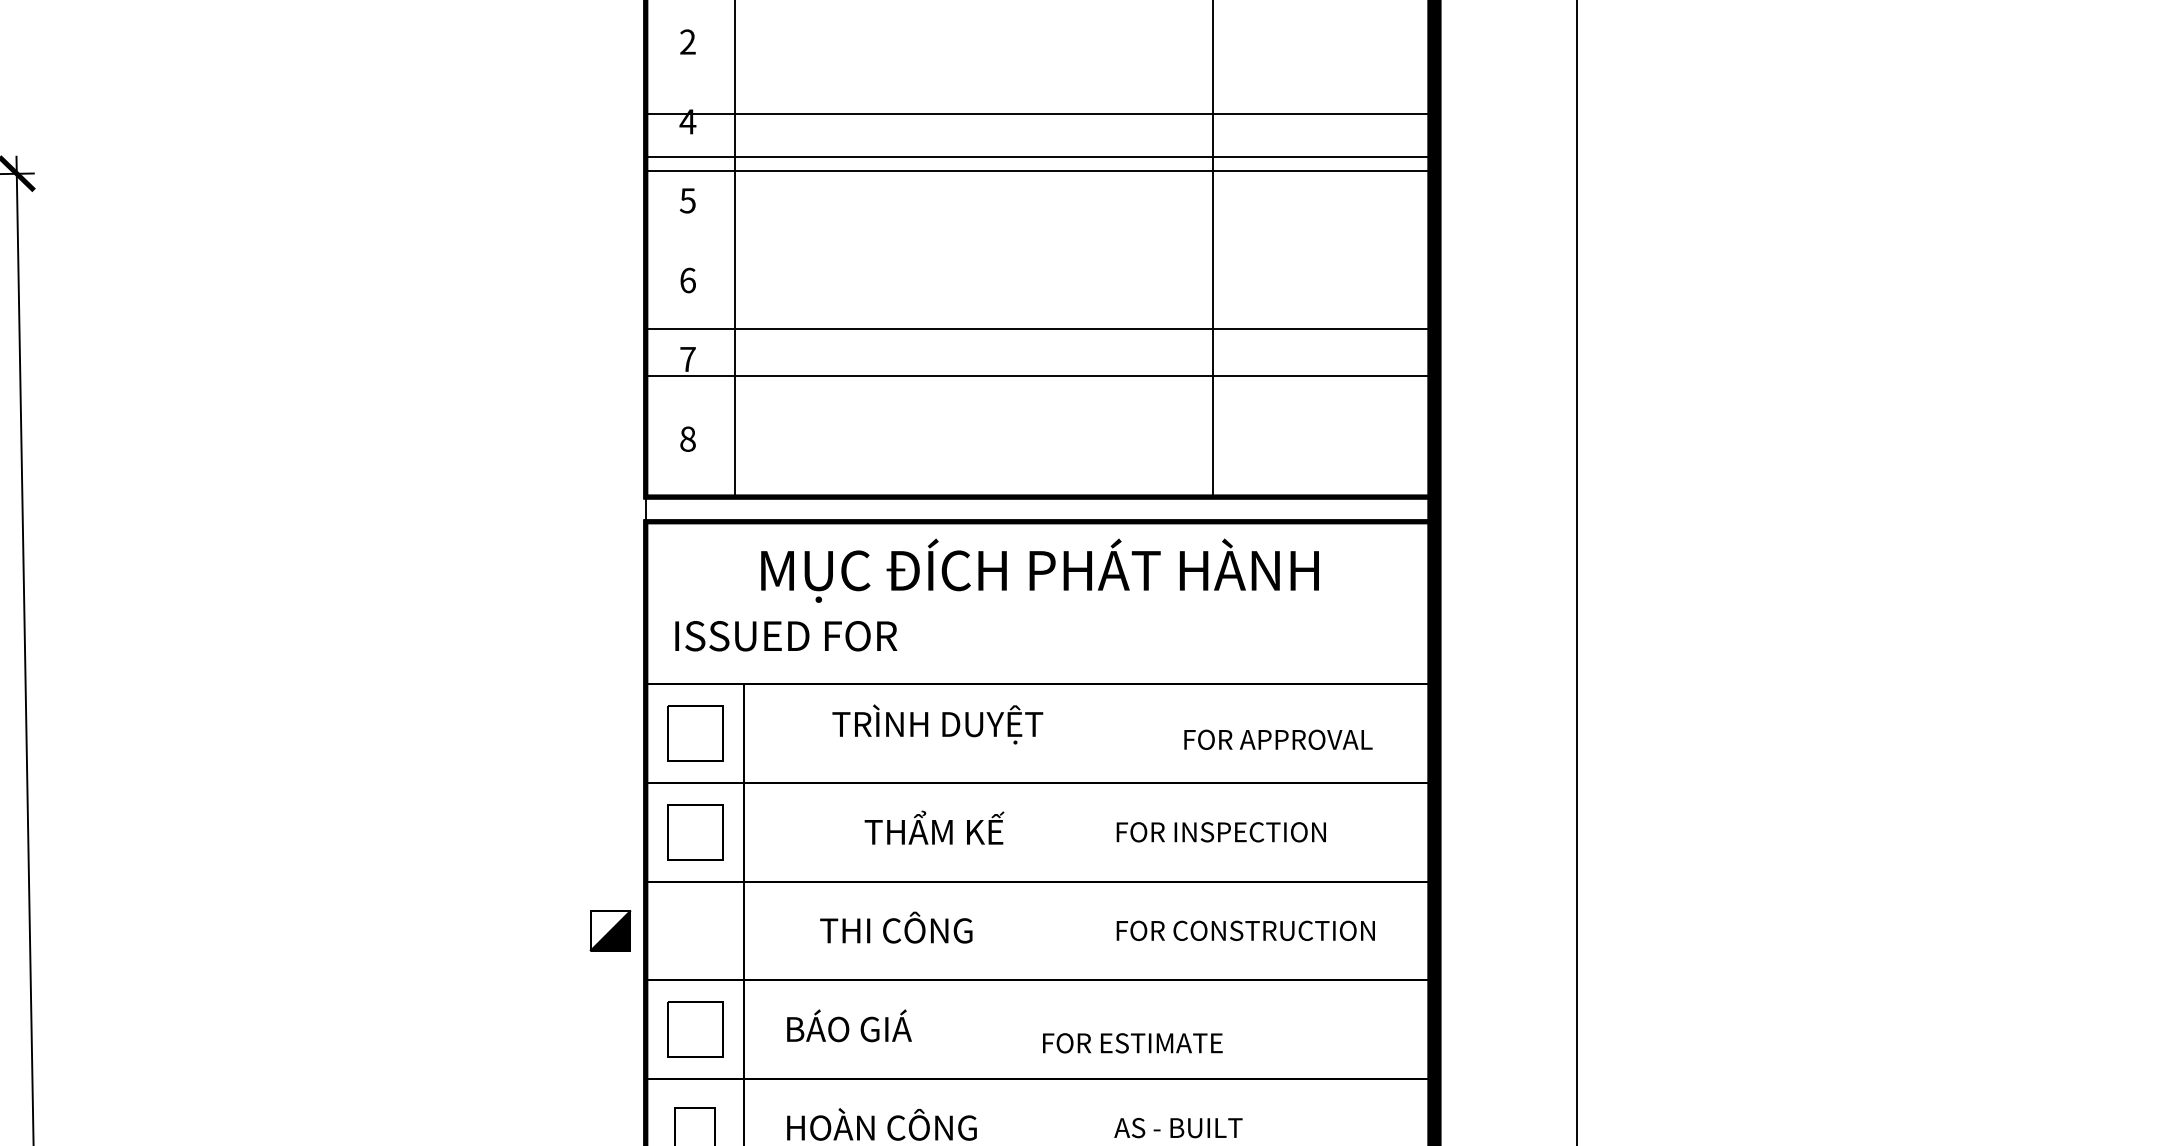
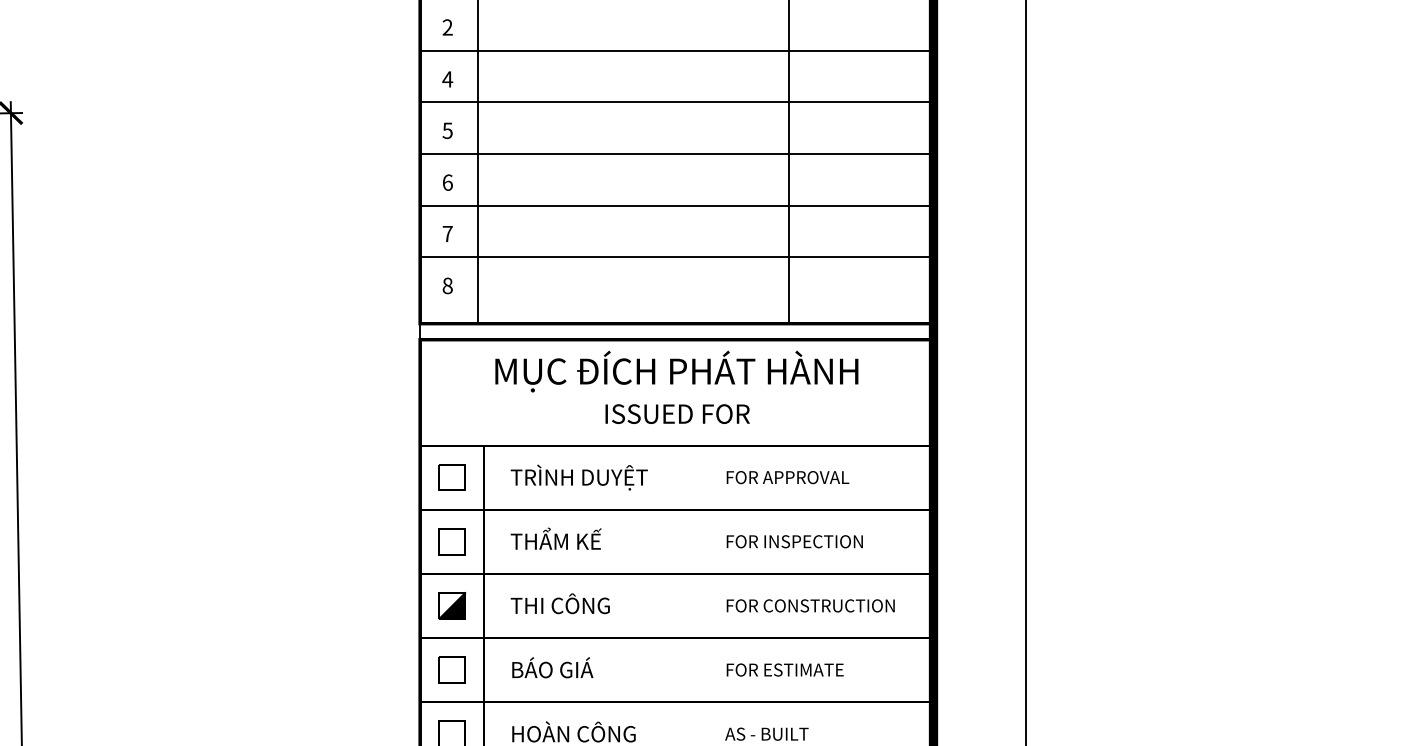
line: (1039, 114) -> (676, 51), moved
line: (1039, 171) -> (676, 154), moved
line: (1039, 329) -> (676, 257), moved
line: (1039, 375) -> (676, 205), moved
text: (785, 635) -> (677, 413), moved
text: (936, 724) -> (578, 477), moved
part: (693, 733) -> (451, 477), size x0.71
text: (1277, 739) -> (787, 477), moved
text: (933, 827) -> (555, 538), moved
part: (693, 831) -> (451, 541), size x0.71
text: (895, 927) -> (559, 603), moved
part: (610, 930) -> (452, 605), moved
part: (693, 1028) -> (451, 669), size x0.71
text: (1131, 1042) -> (784, 669), moved

